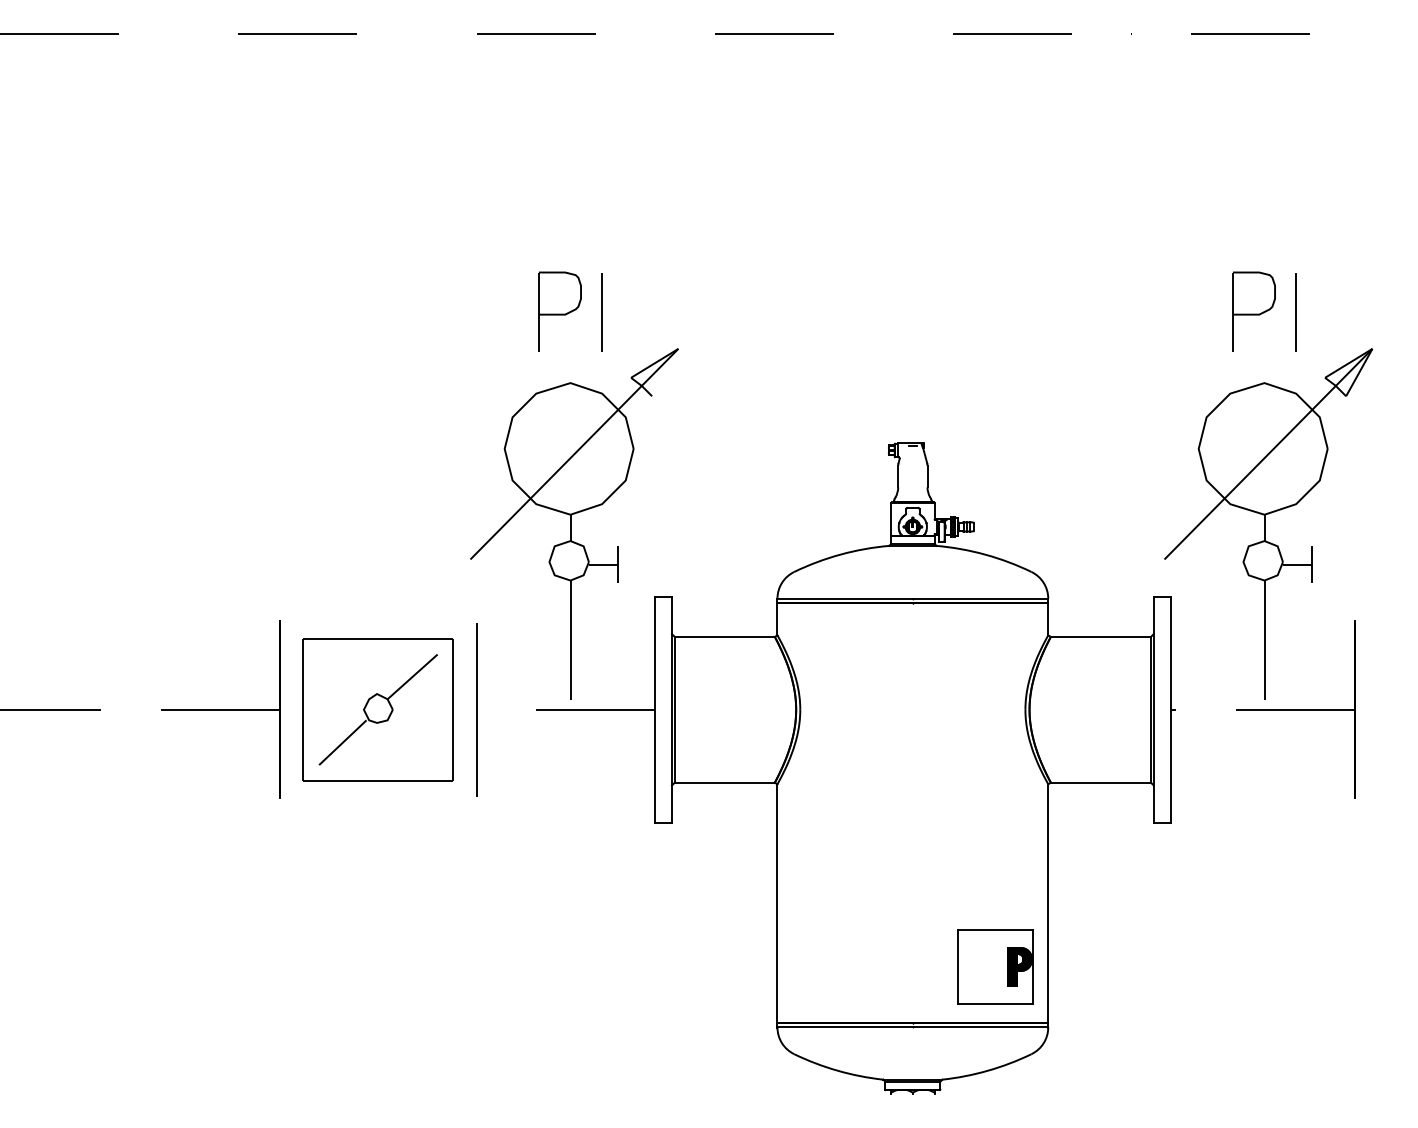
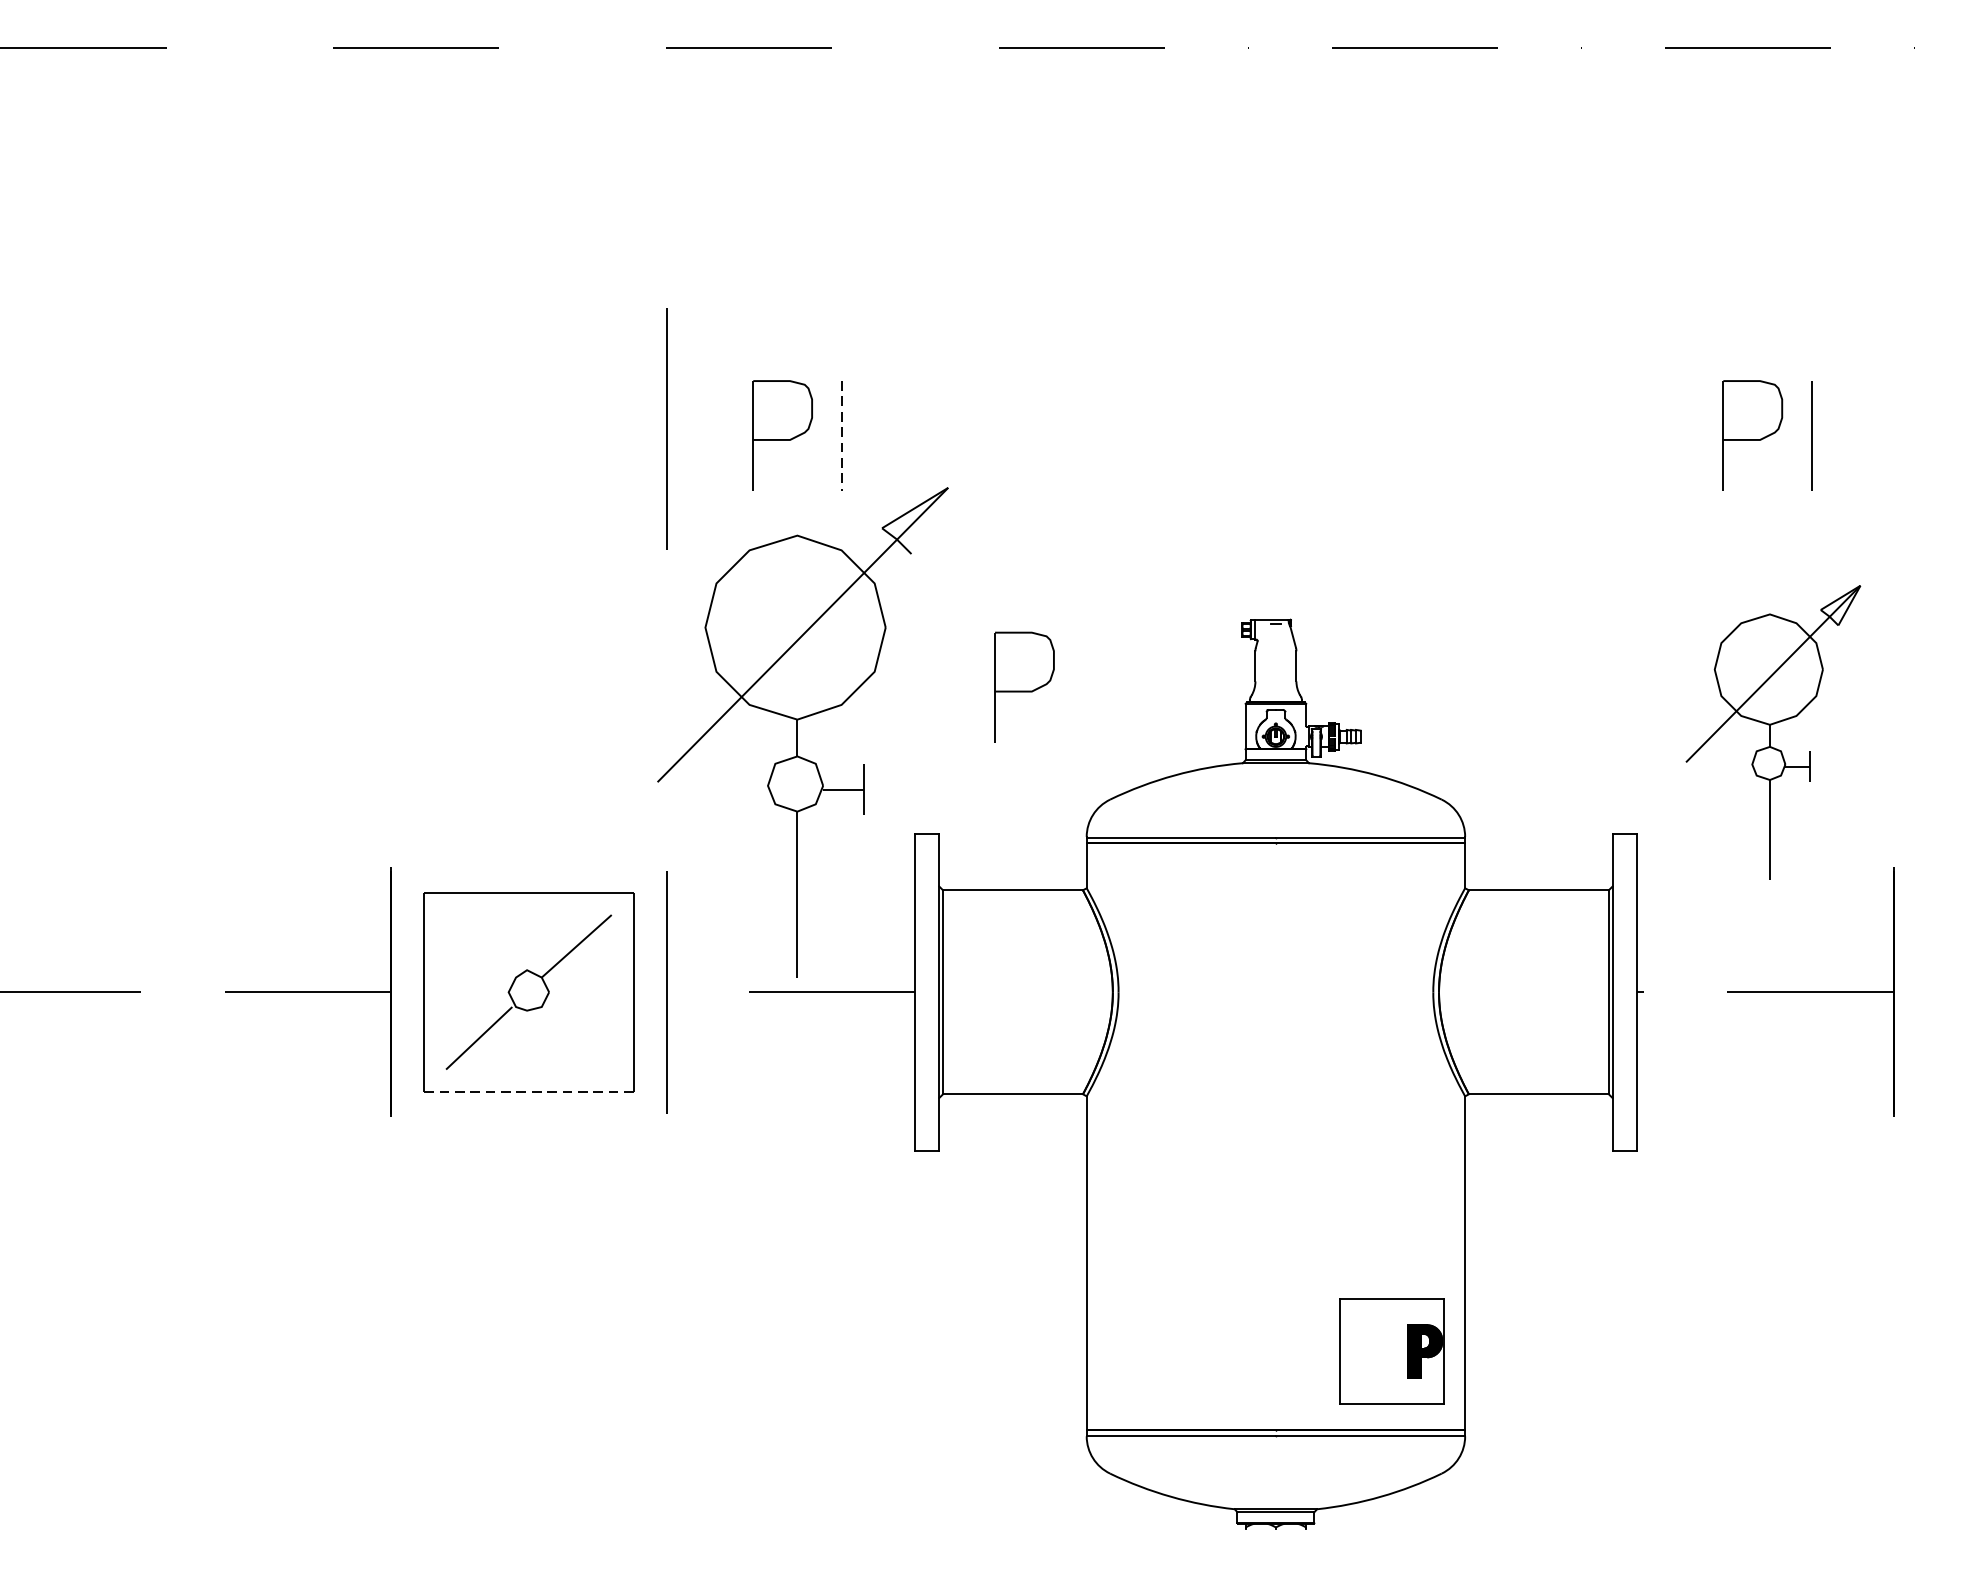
line: (476, 306) -> (666, 428), added
line: (602, 312) -> (842, 436), solid -> dashed
part: (732, 491) -> (1023, 687), added
part: (1268, 523) -> (1773, 731), size x0.6
line: (377, 780) -> (527, 1091), solid -> dashed

